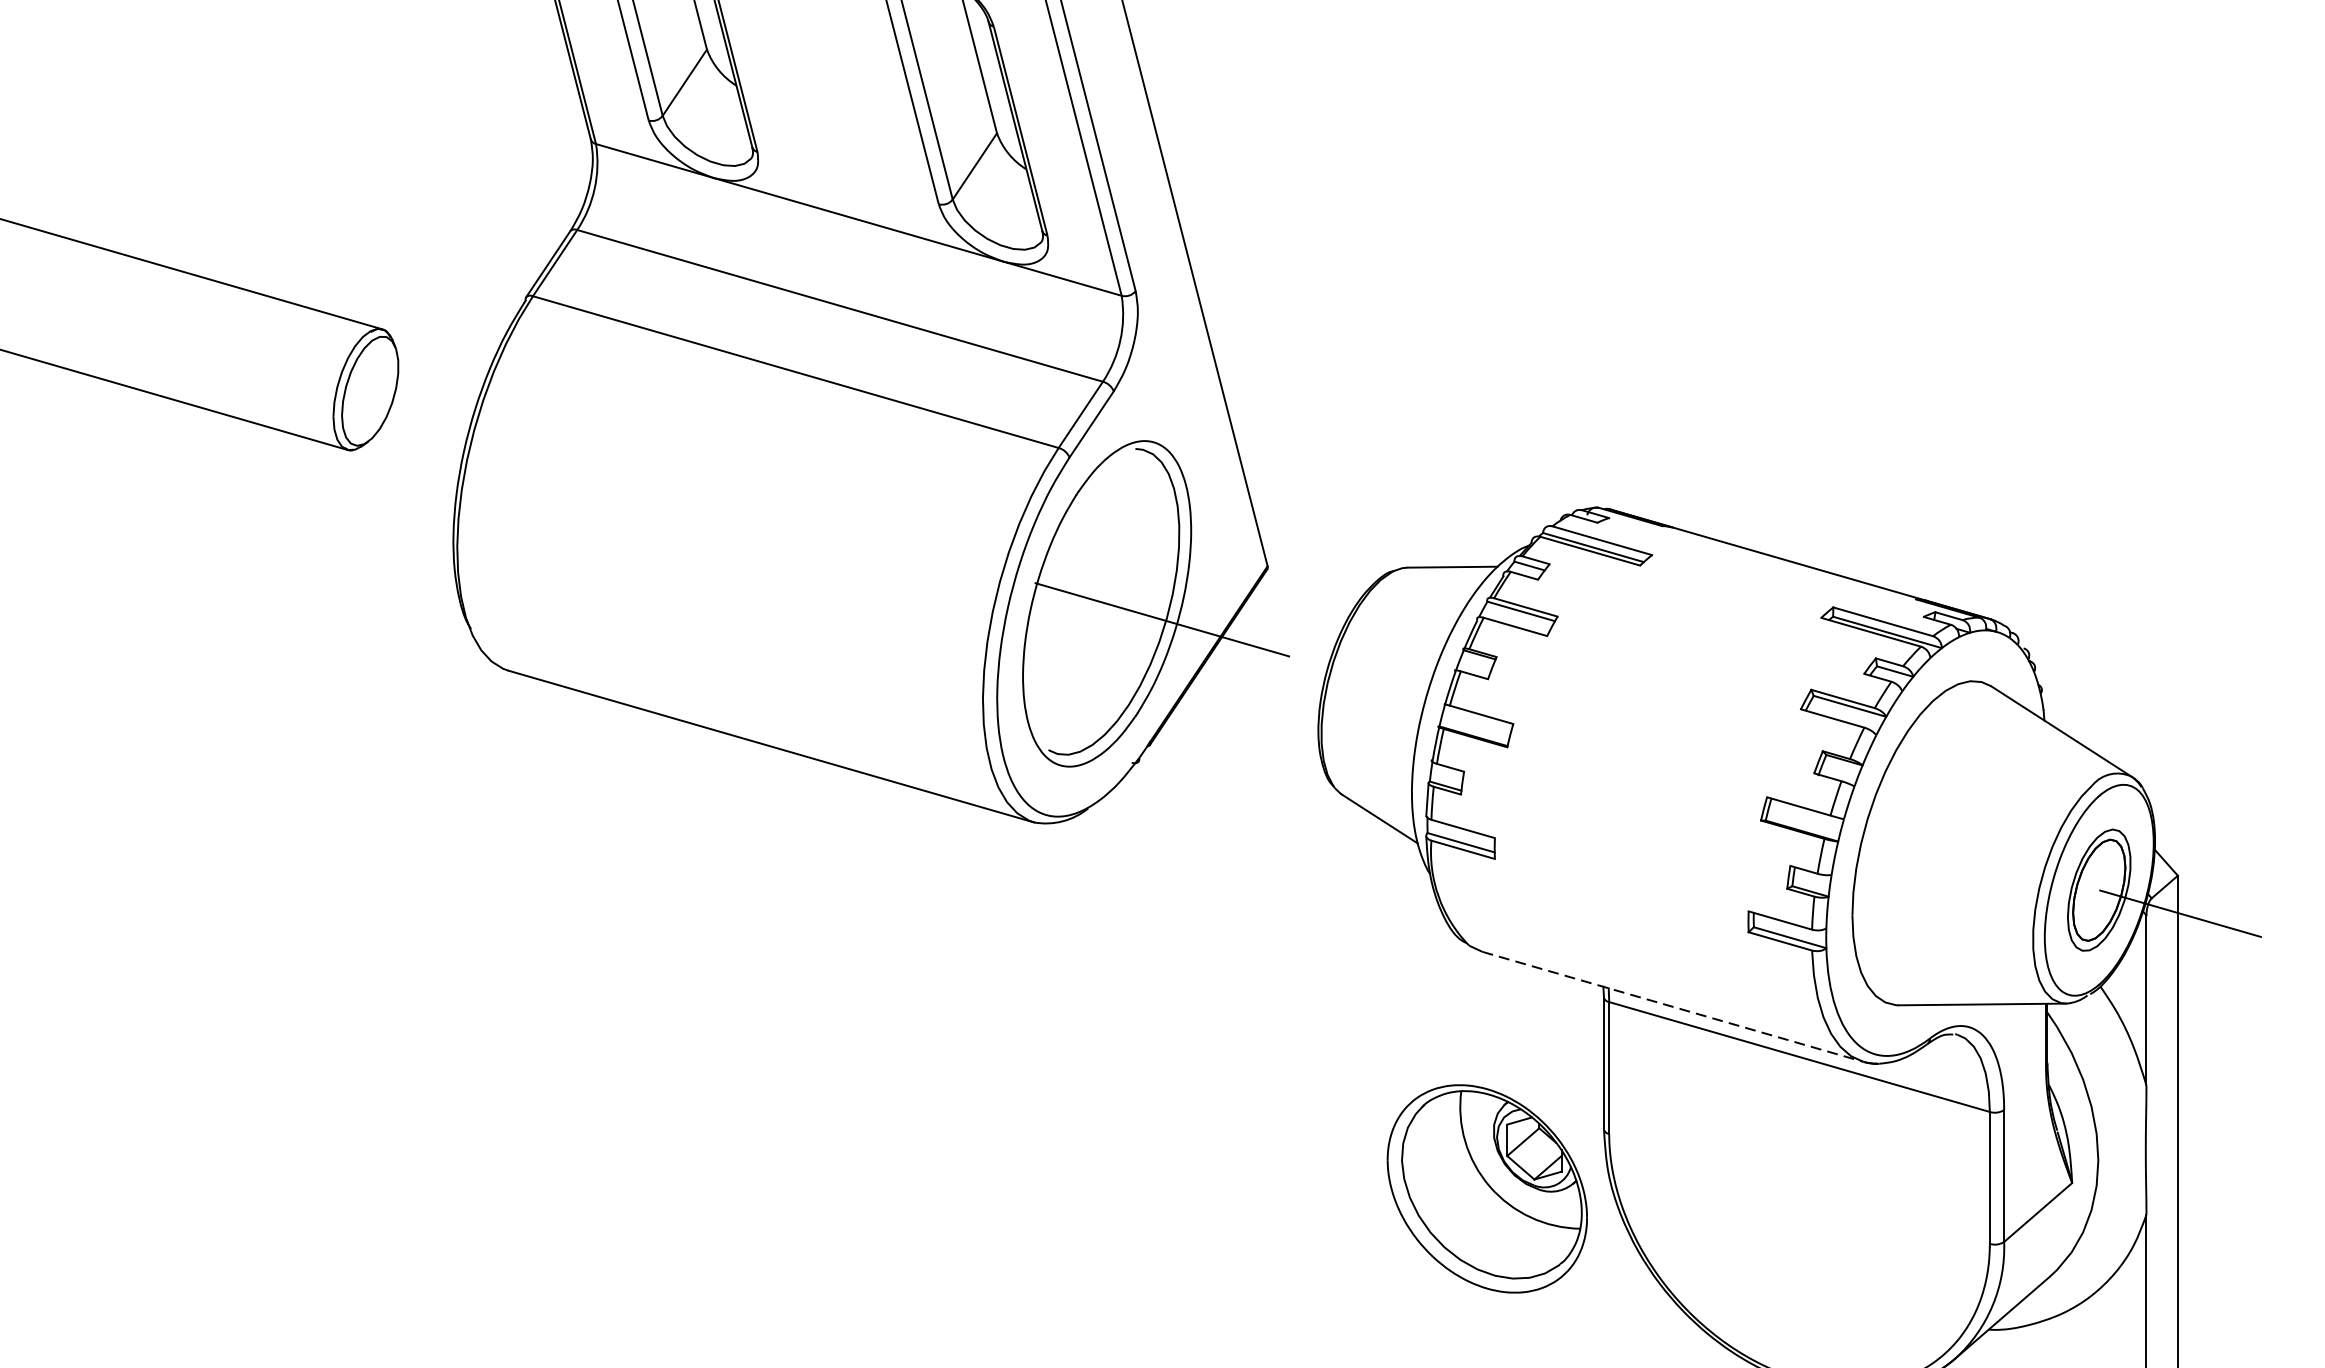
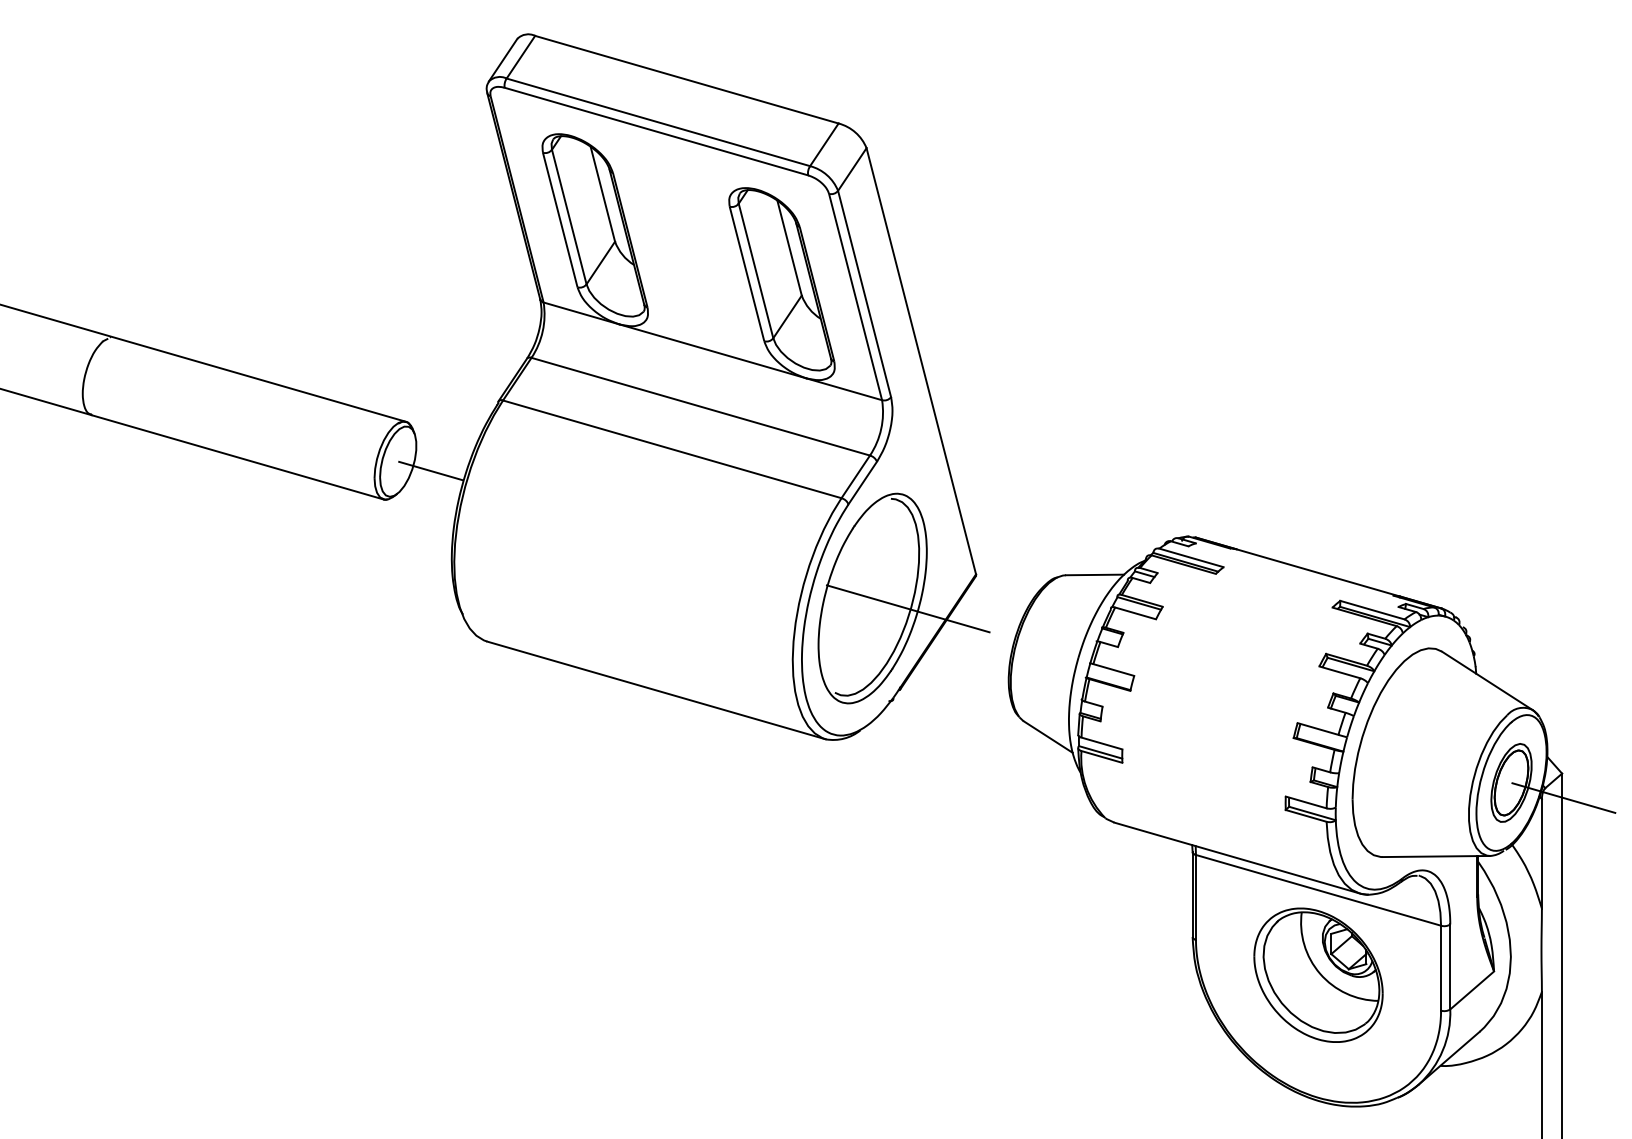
line: (420, 404) -> (430, 470), added
line: (1672, 1007) -> (1236, 858), dashed -> solid
part: (1487, 1187) -> (1318, 974), moved

